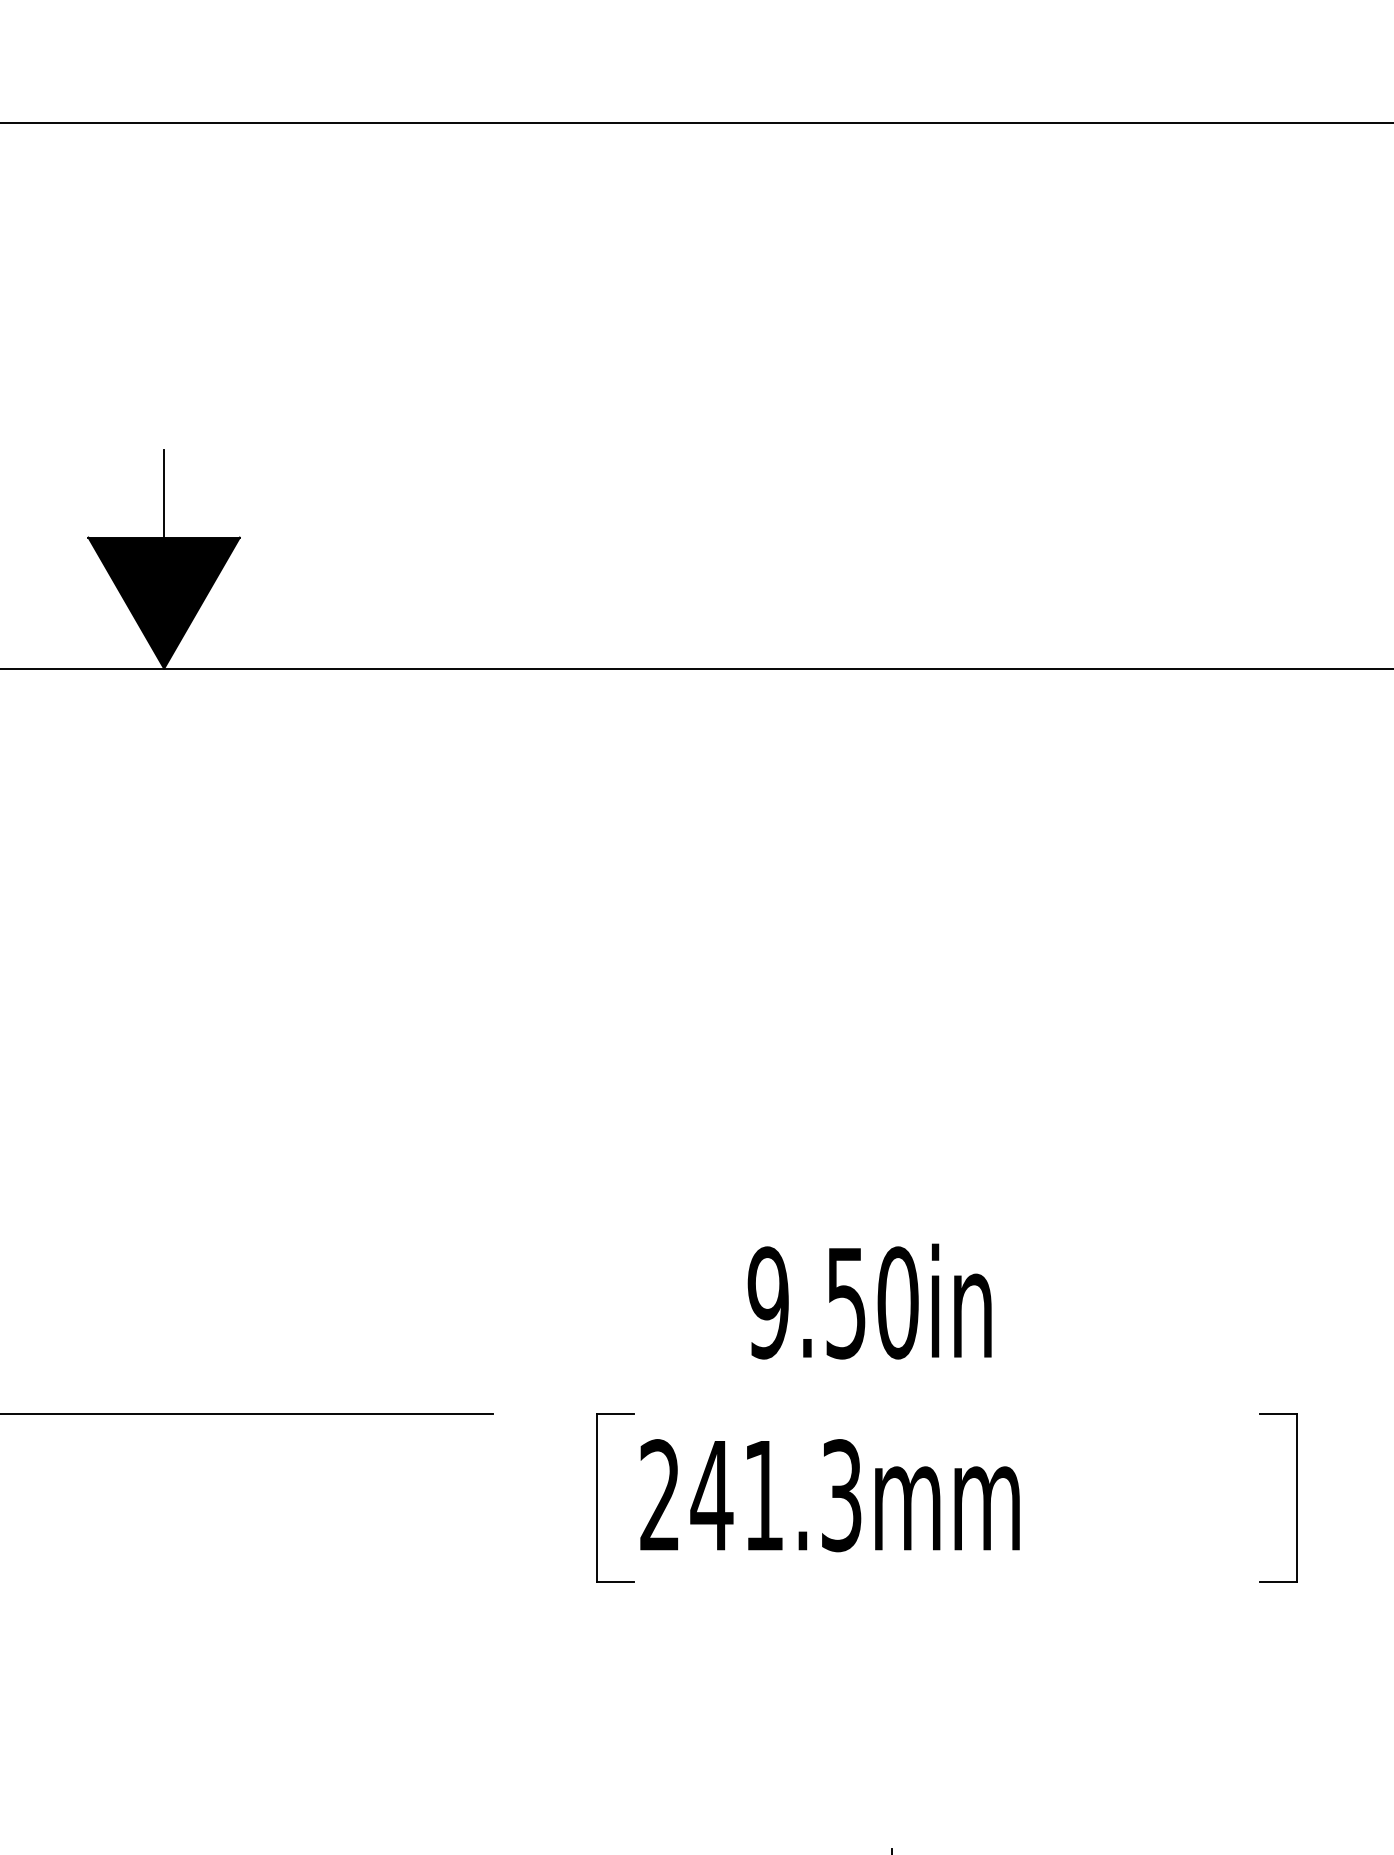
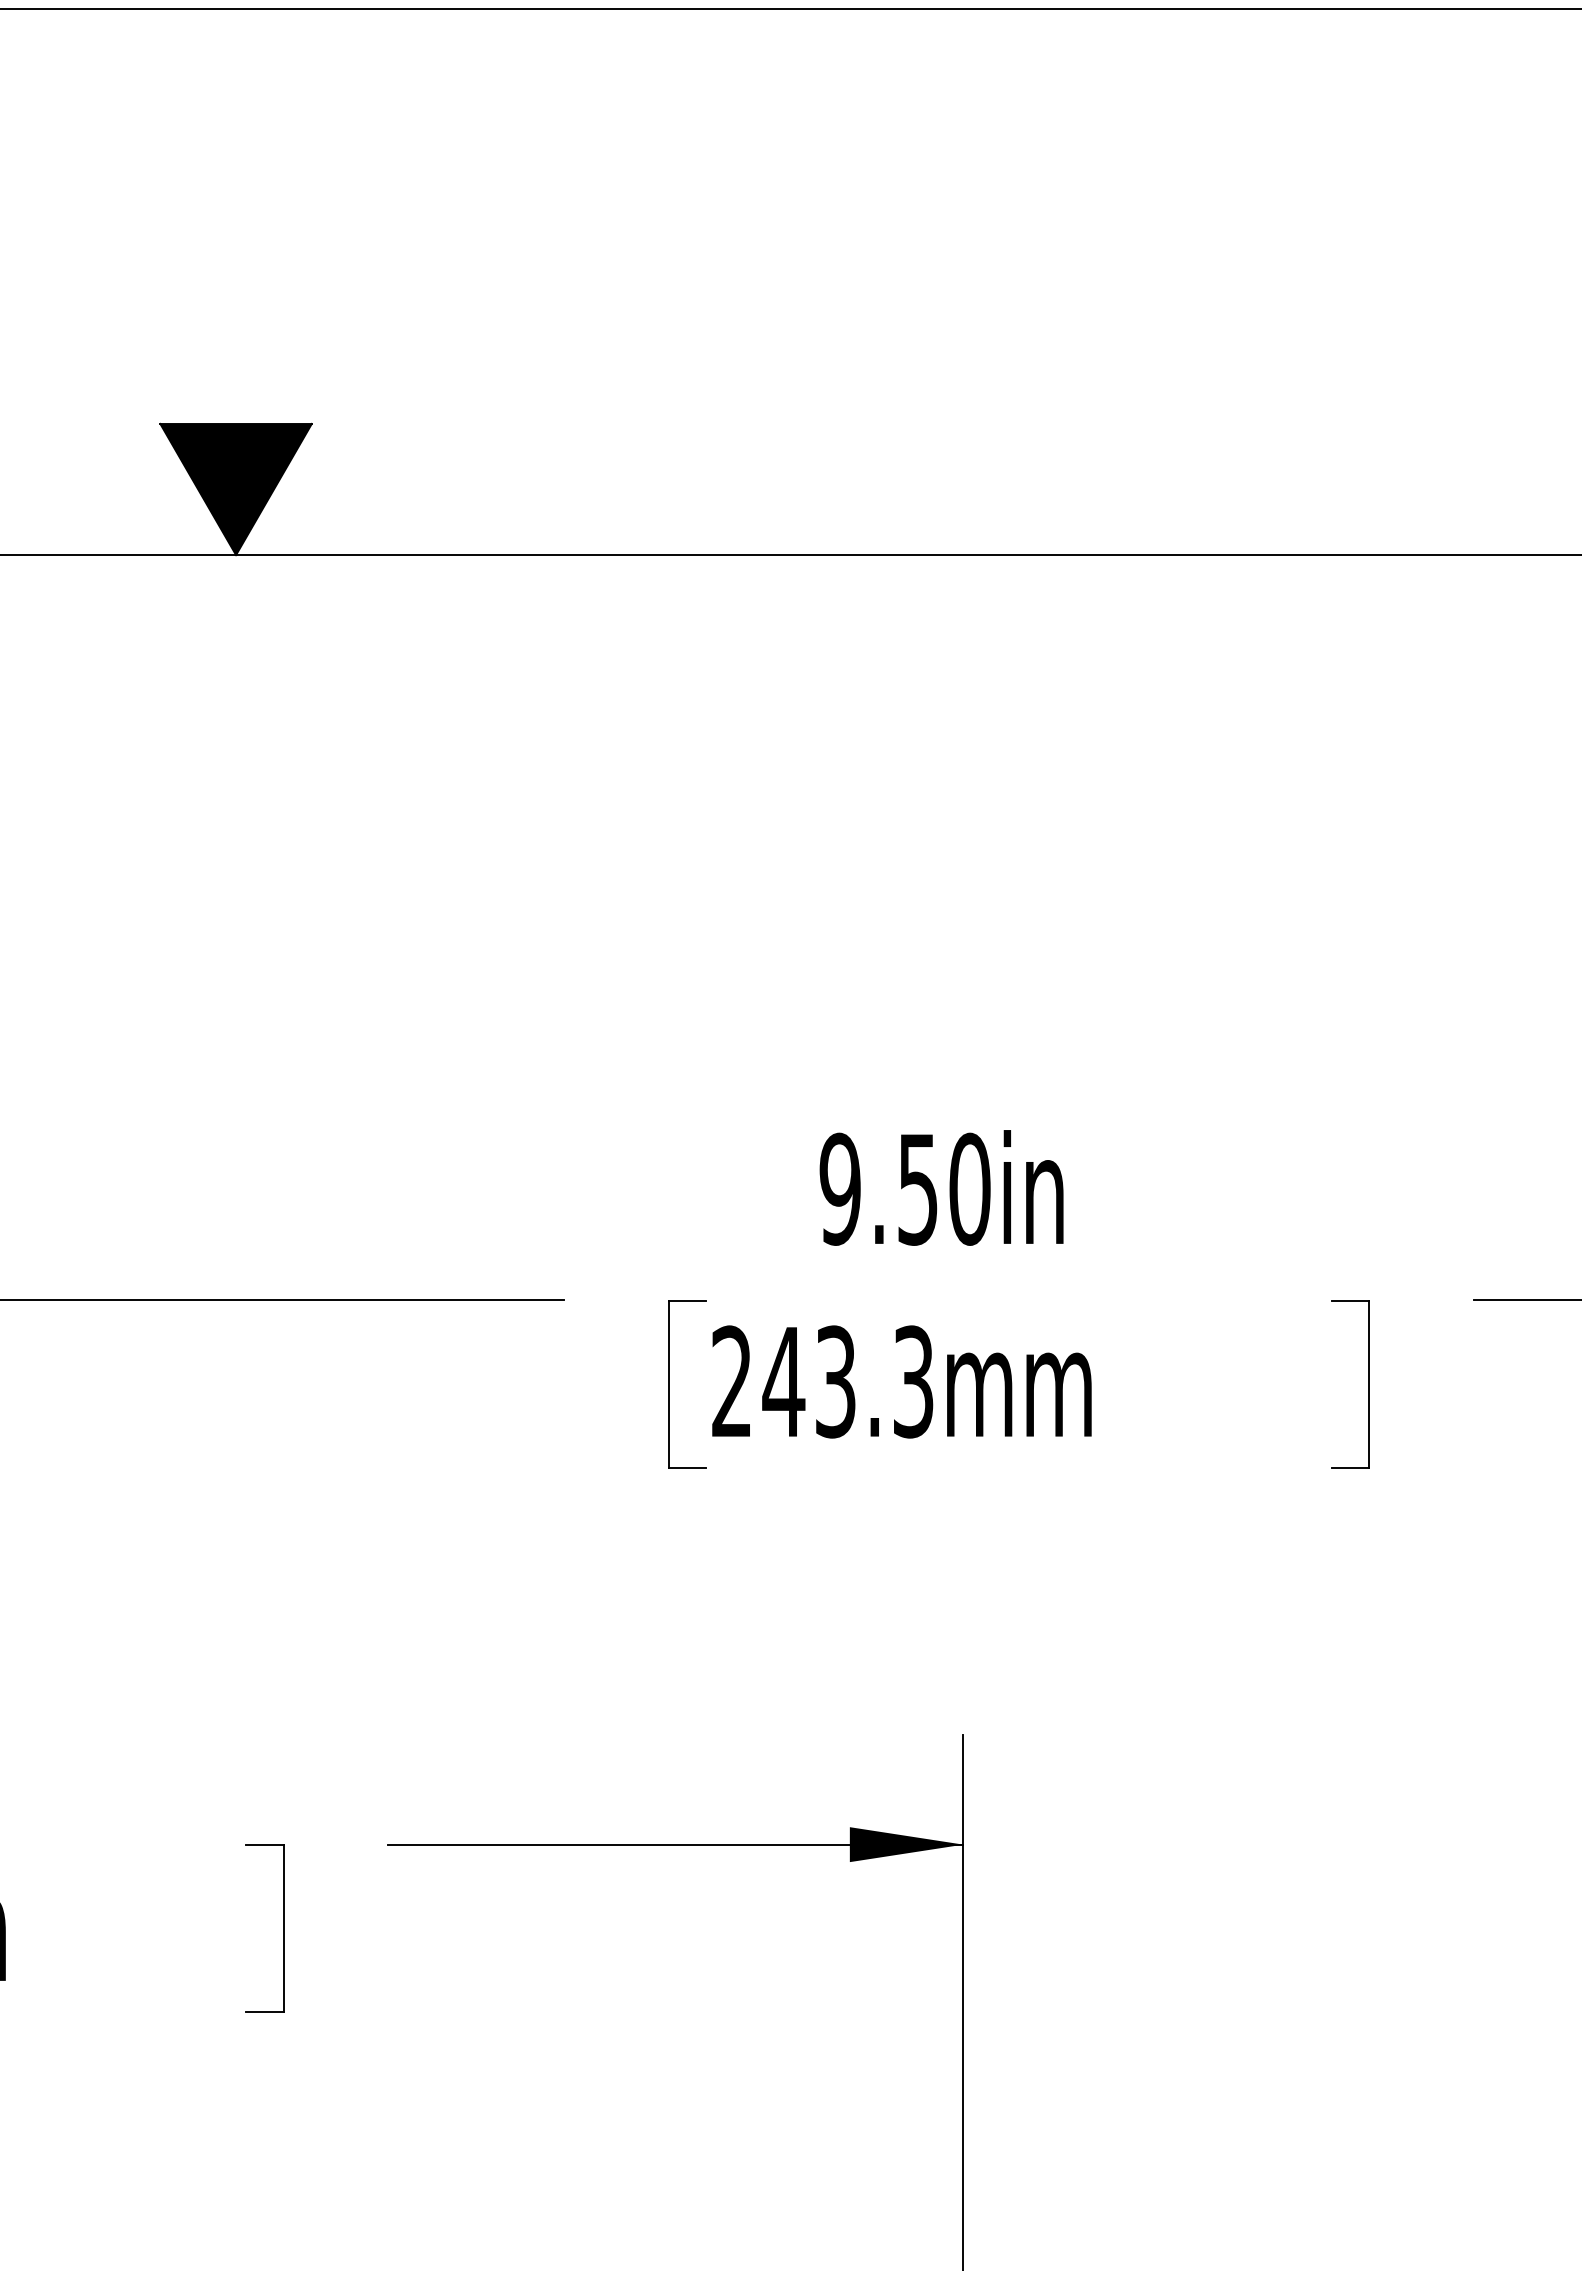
line: (164, 493) -> (236, 379), removed
text: (763, 1495) -> (835, 1381), 241.3mm -> 243.3mm

